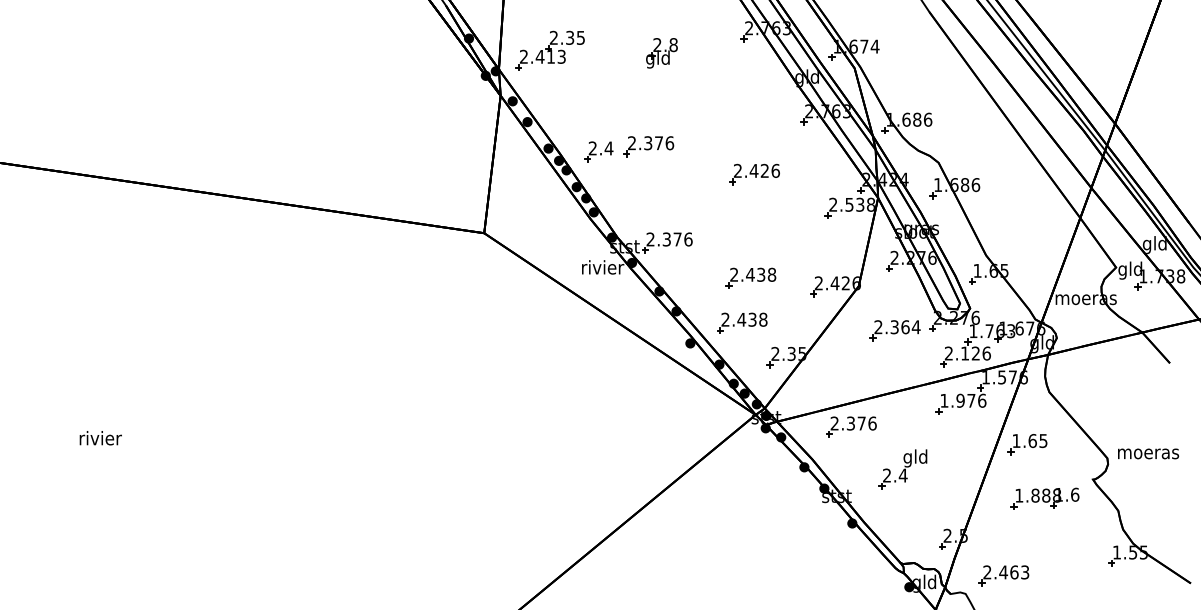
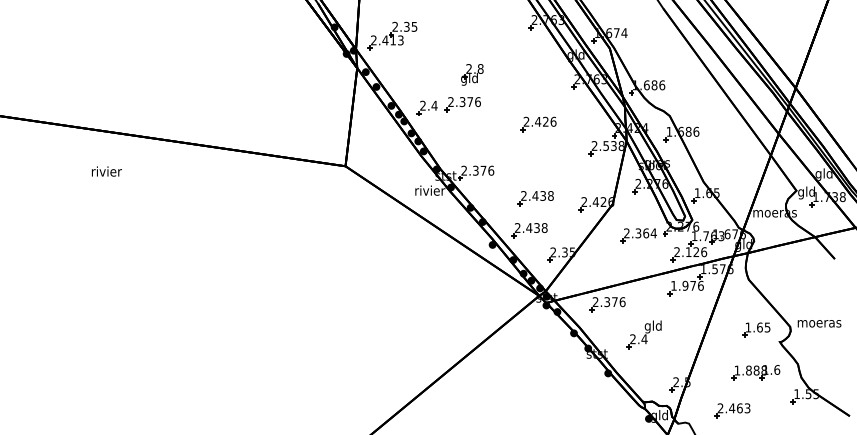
part: (662, 52) -> (472, 74), moved
text: (100, 438) -> (106, 171), moved
part: (1027, 443) -> (756, 329), moved
part: (1044, 498) -> (755, 372), moved
part: (1004, 575) -> (732, 410), moved

